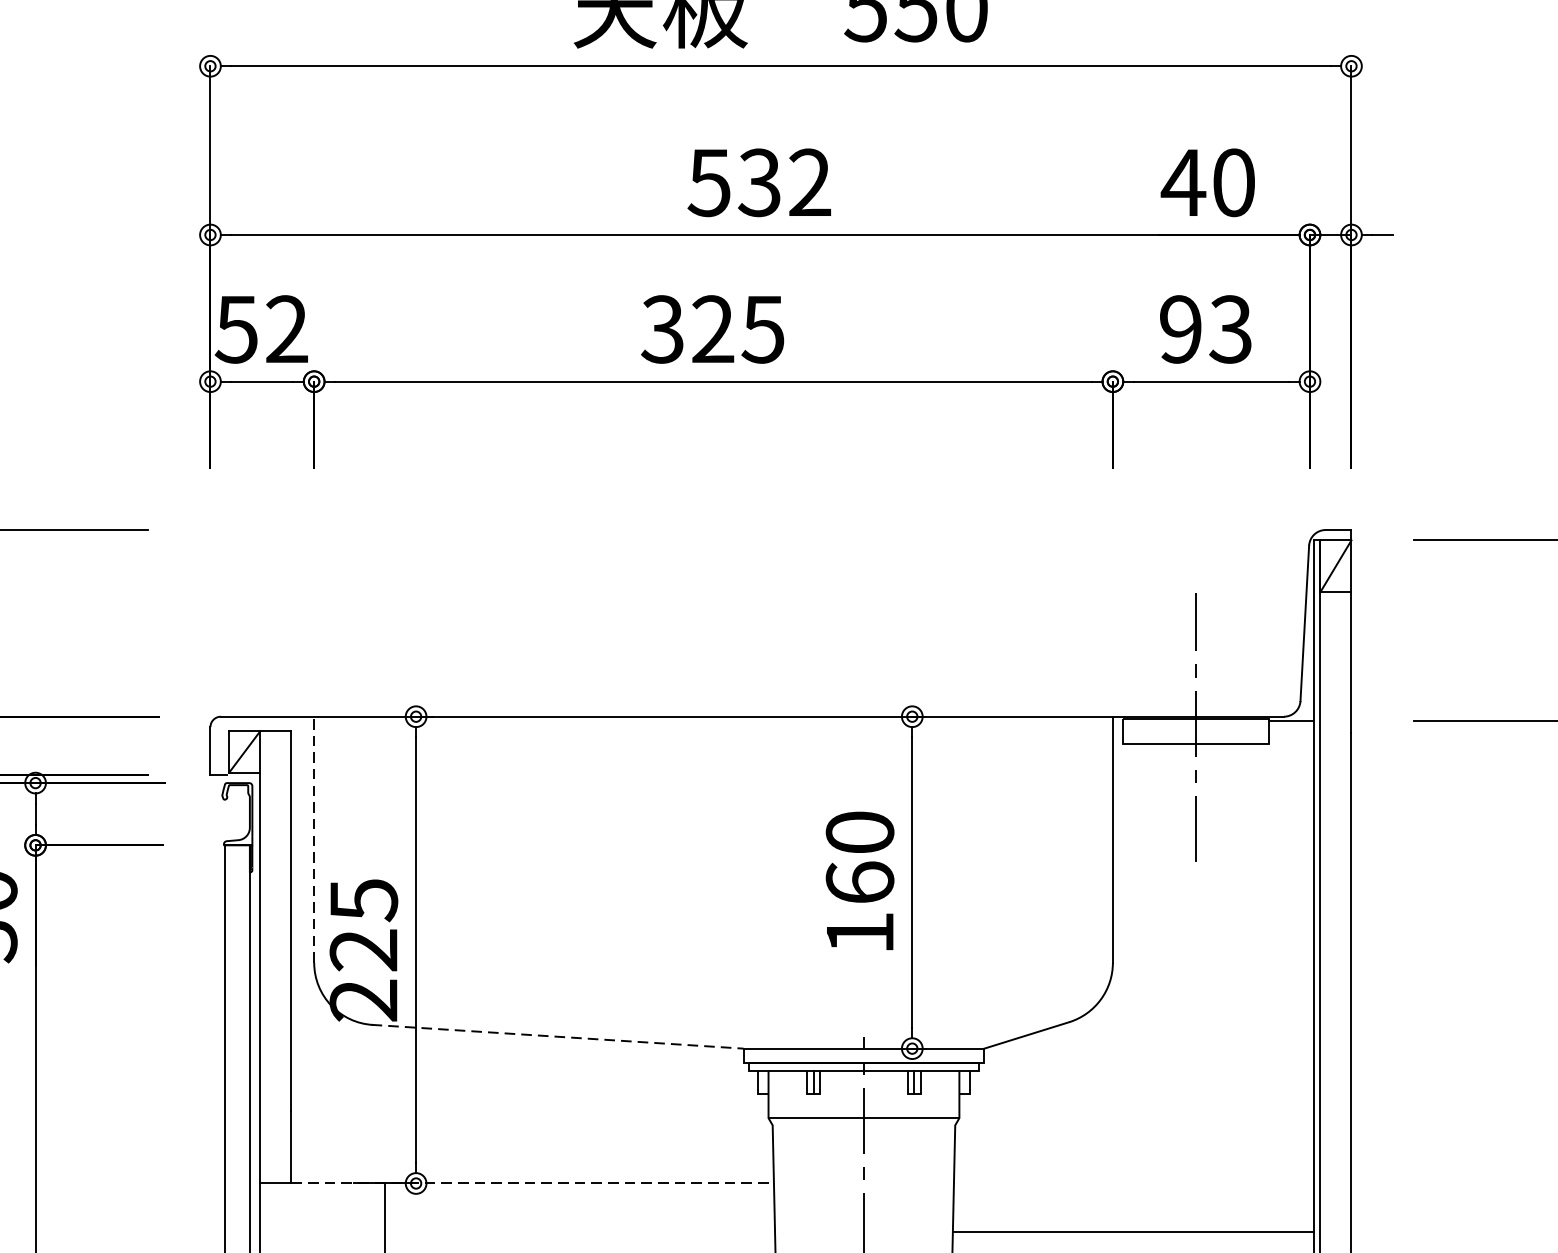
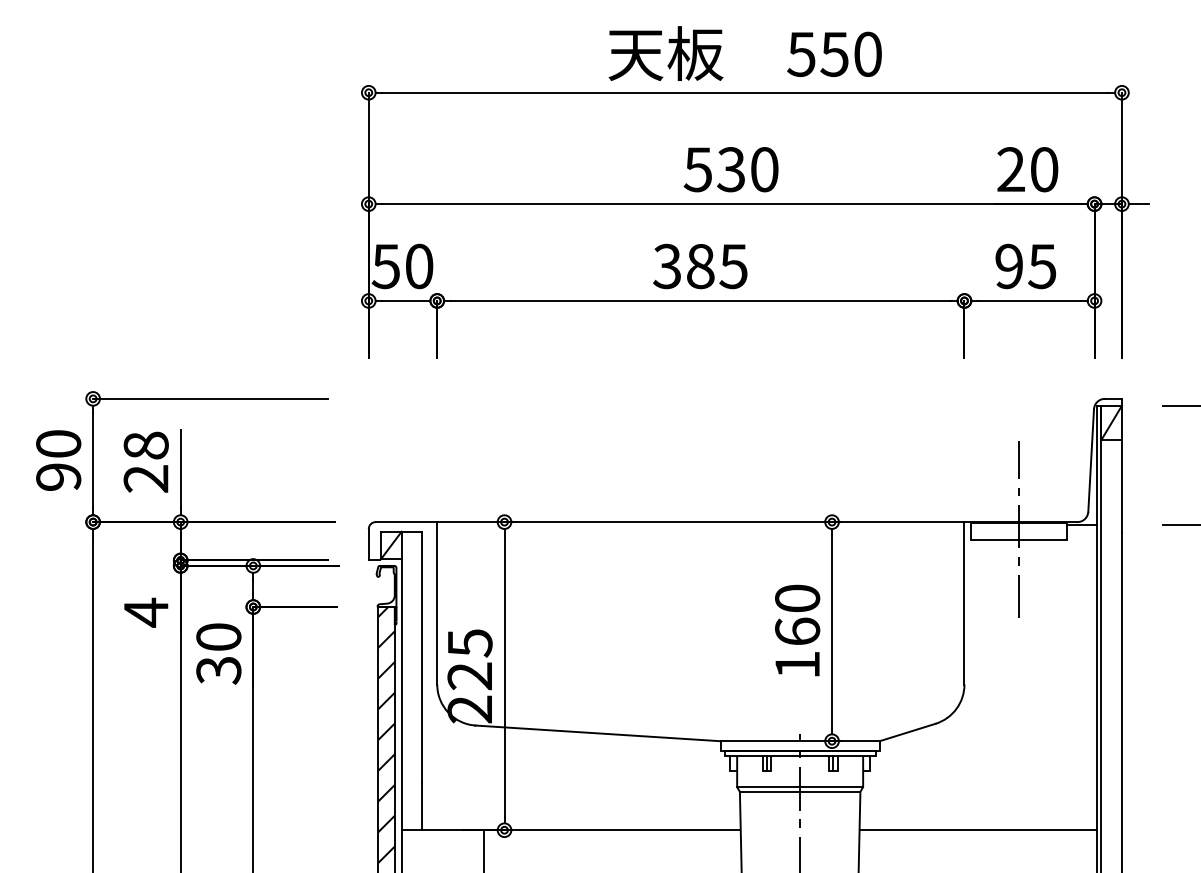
text: (809, 182) -> (764, 169), 532 -> 530
text: (1184, 182) -> (1011, 169), 40 -> 20
text: (1231, 327) -> (1042, 265), 93 -> 95
text: (287, 329) -> (419, 266), 52 -> 50
text: (712, 329) -> (700, 266), 325 -> 385
line: (314, 838) -> (437, 602), dashed -> solid
line: (558, 1036) -> (598, 733), dashed -> solid
hatch: (237, 1038) -> (386, 734), added
line: (862, 1124) -> (799, 791), added
line: (532, 1183) -> (581, 830), dashed -> solid
line: (1134, 1232) -> (978, 830), moved

